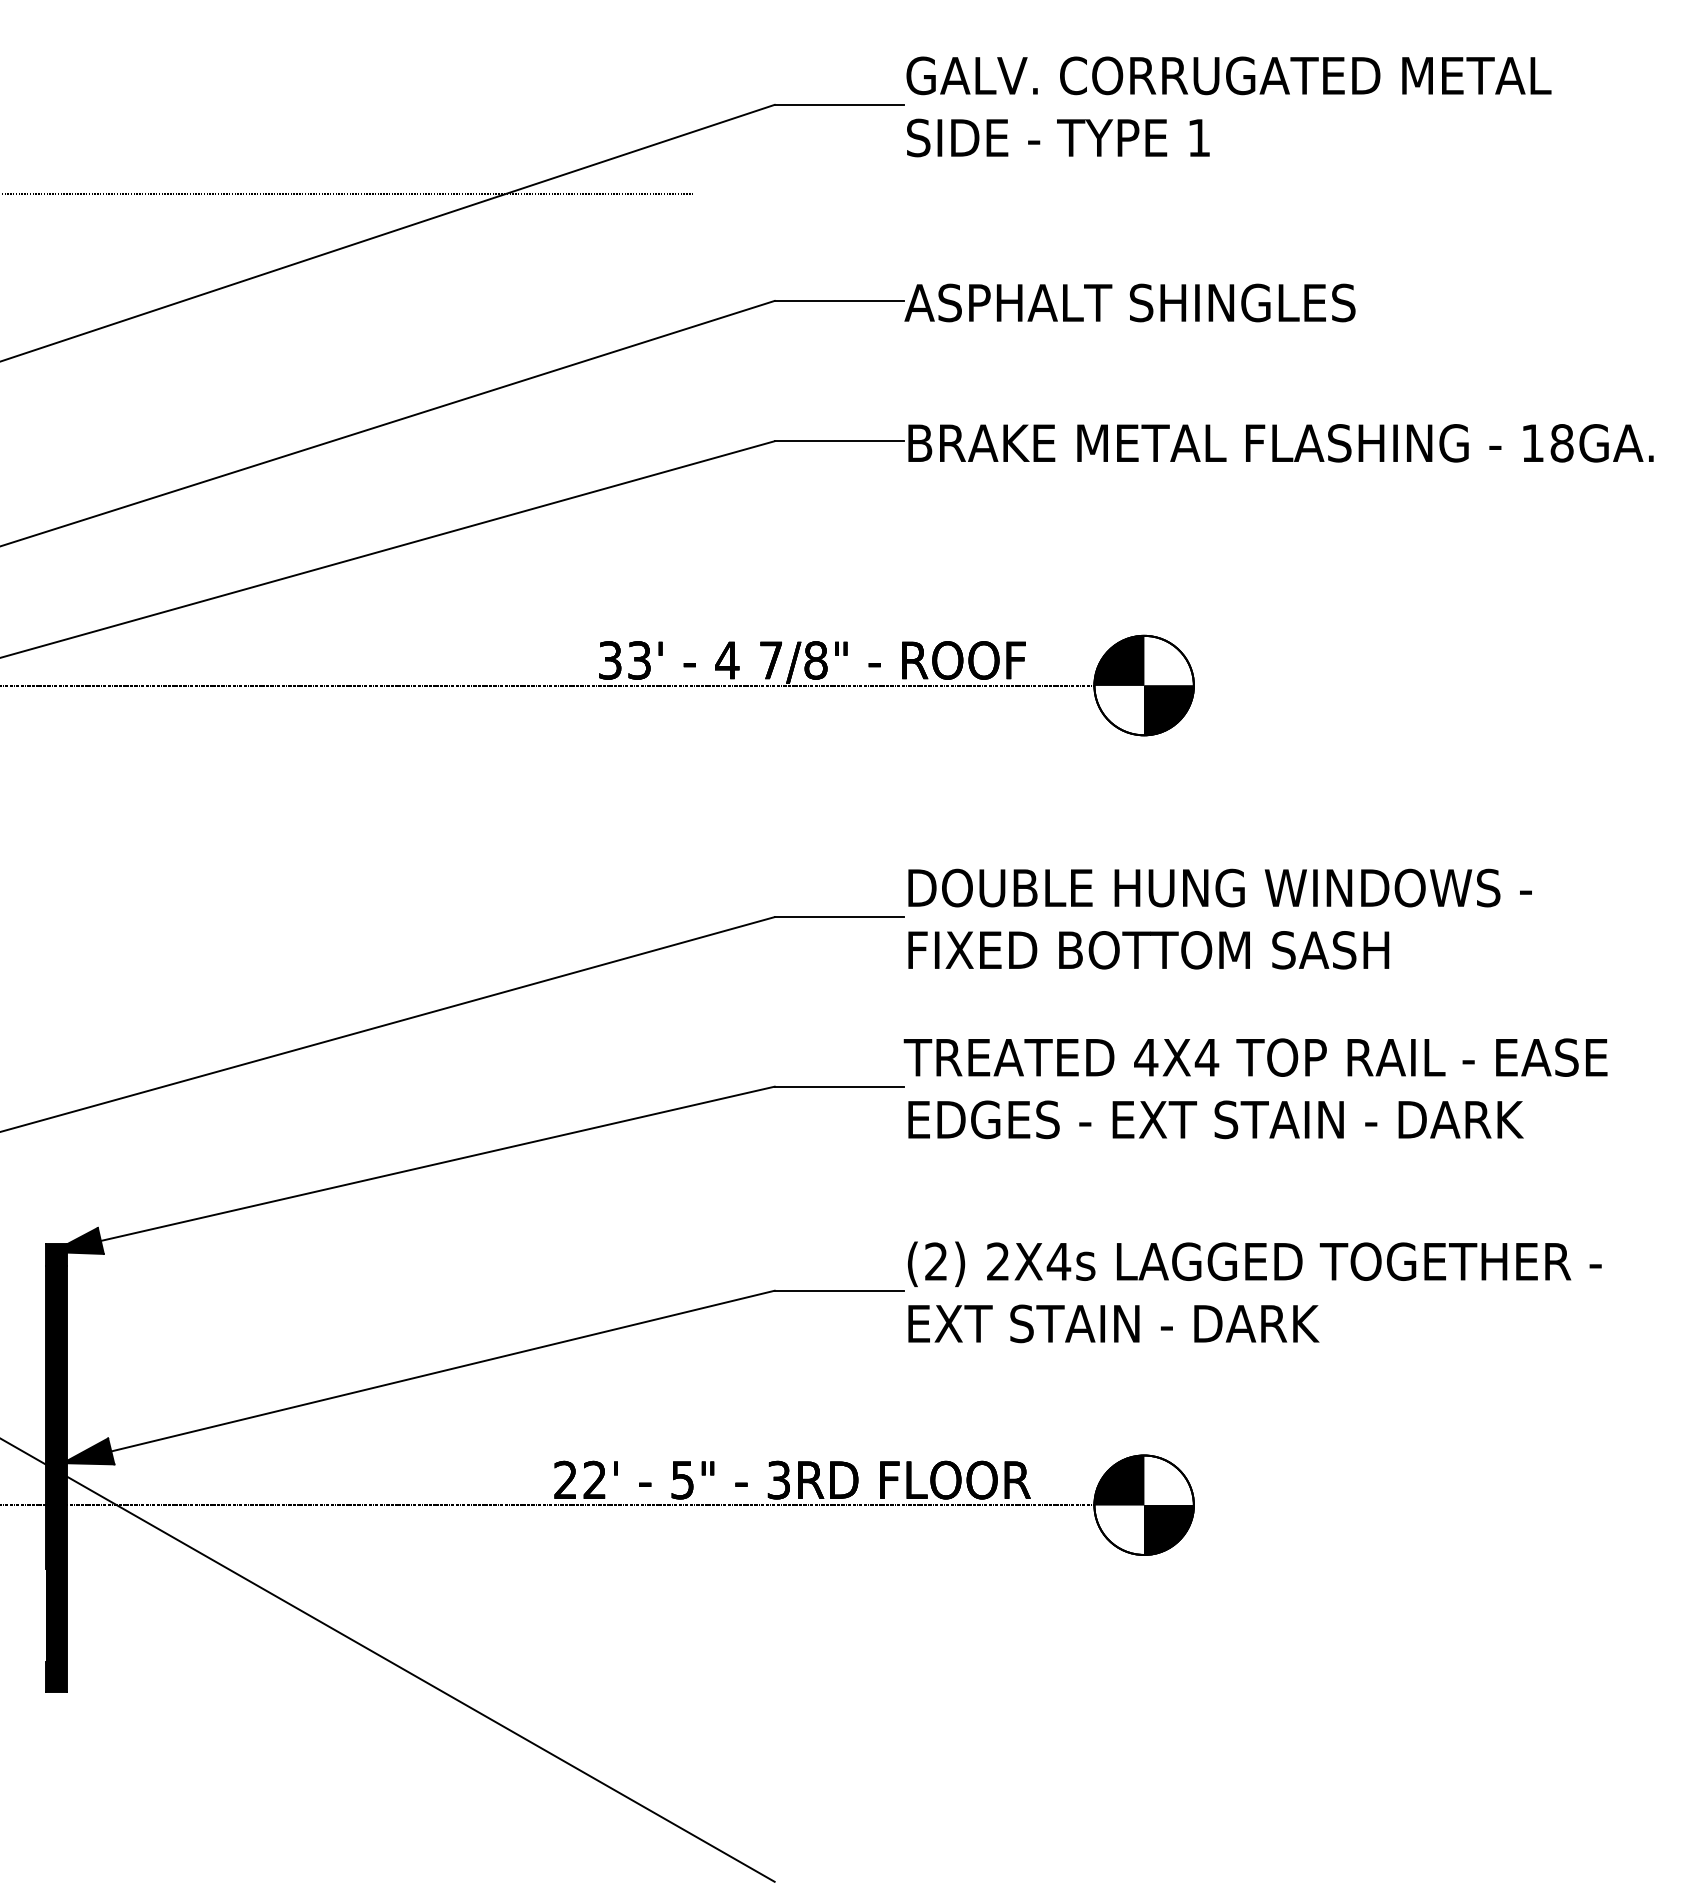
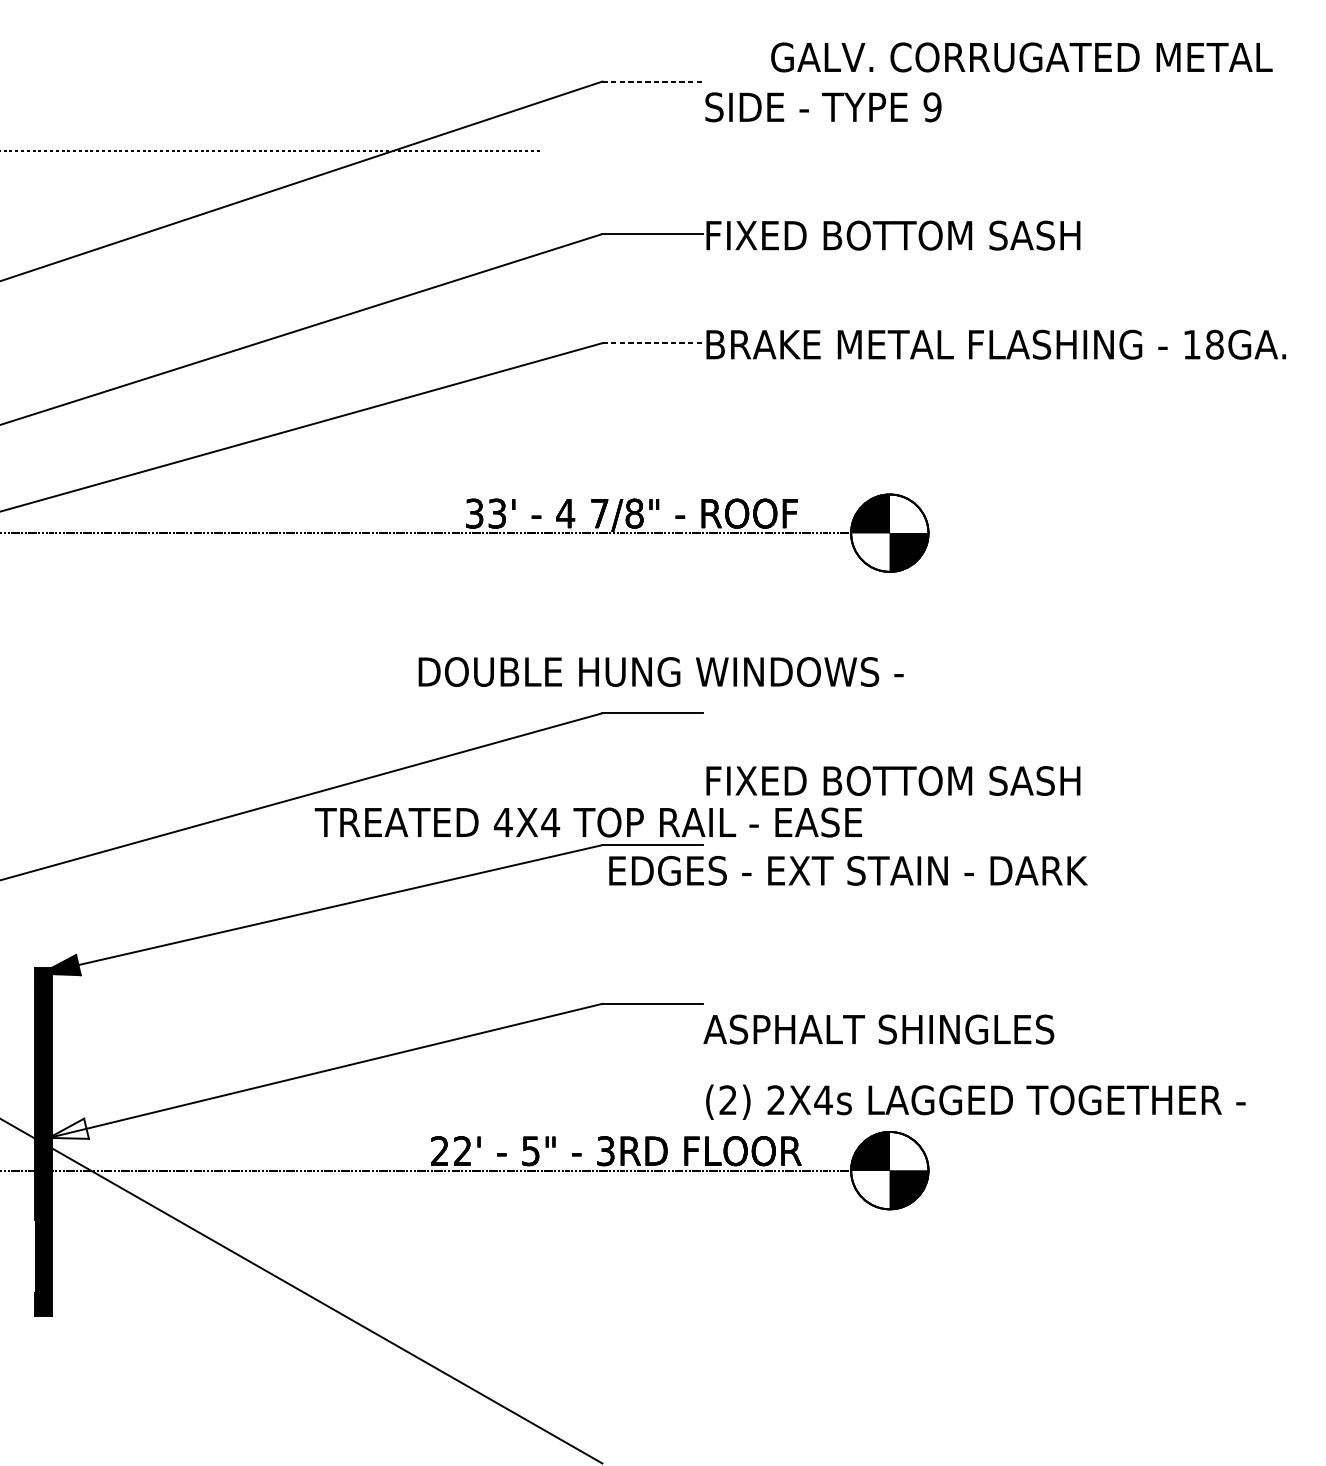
text: (1228, 75) -> (1021, 57), moved
line: (839, 104) -> (652, 81), solid -> dashed
text: (1198, 137) -> (932, 106), 1 -> 9
text: (1146, 302) -> (891, 235), ASPHALT SHINGLES -> FIXED BOTTOM SASH
line: (839, 441) -> (652, 343), solid -> dashed
text: (1219, 887) -> (660, 671), moved
text: (1148, 950) -> (893, 781), moved
text: (1255, 1057) -> (588, 822), moved
text: (1215, 1119) -> (848, 870), moved
text: (1254, 1264) -> (975, 1102), moved
text: (1129, 1323) -> (878, 1029), EXT STAIN - DARK -> ASPHALT SHINGLES
fill: (88, 1451) -> (68, 1128), removed

